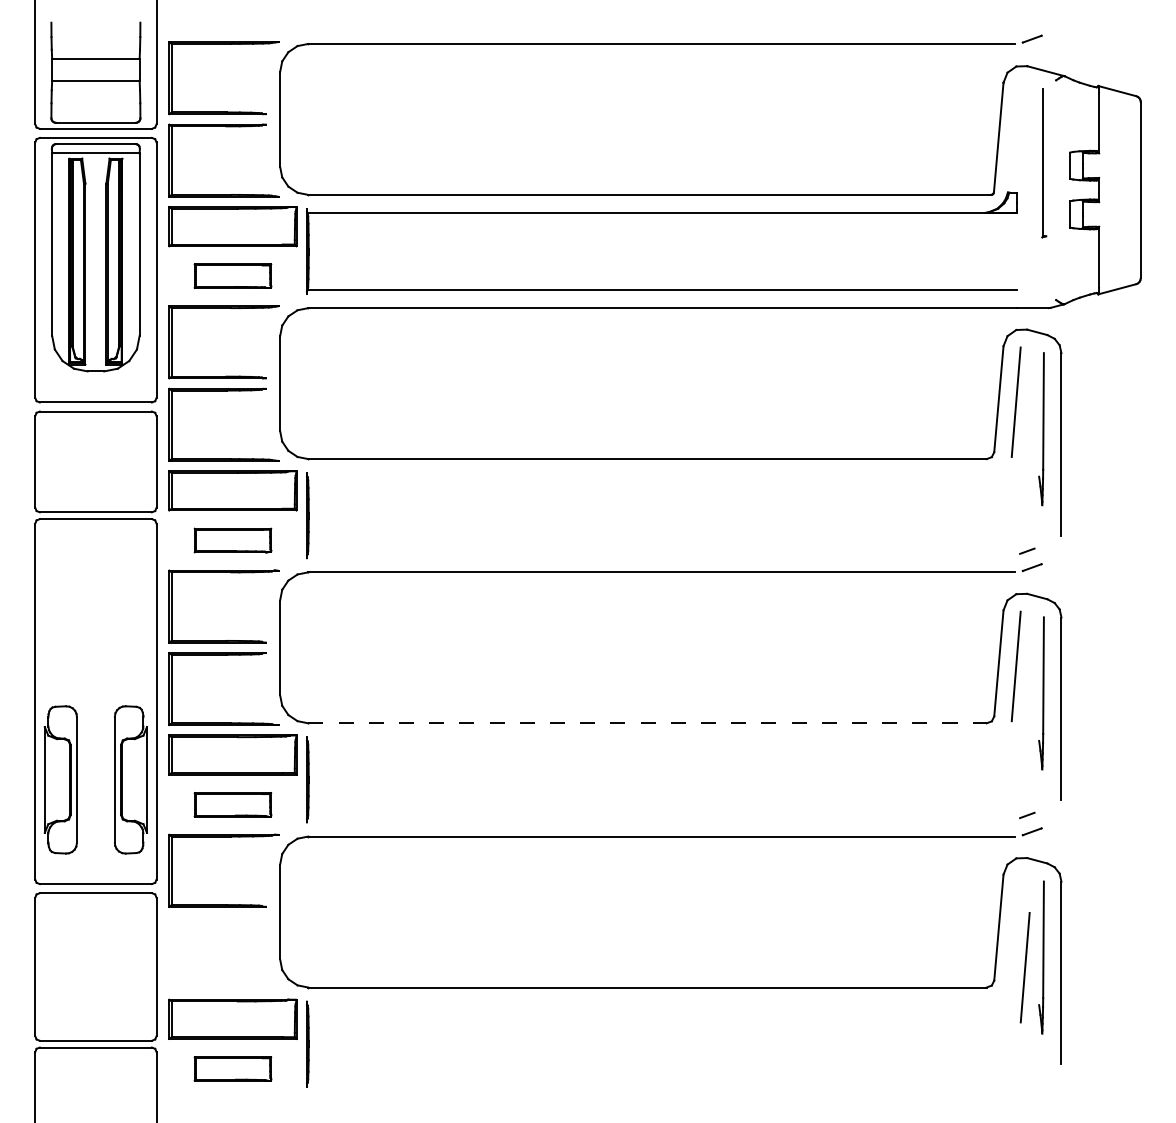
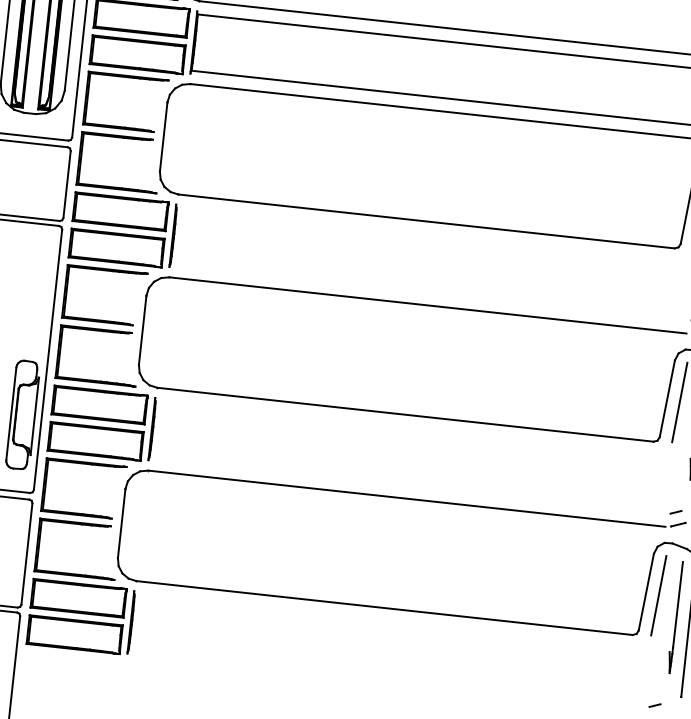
part: (232, 275) -> (137, 54), size x1.67
part: (232, 540) -> (116, 248), size x1.67
line: (648, 723) -> (406, 414), dashed -> solid
part: (232, 804) -> (95, 441), size x1.67
line: (1024, 967) -> (658, 595), moved
part: (230, 986) -> (79, 574), added
part: (232, 1068) -> (74, 634), size x1.67
line: (1027, 1079) -> (655, 705), added

